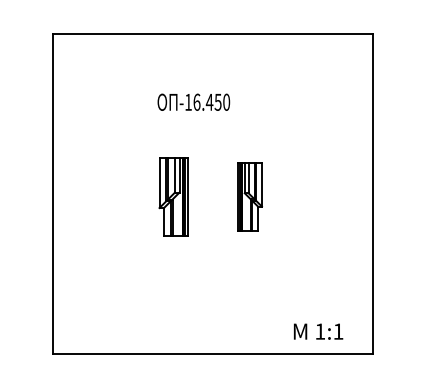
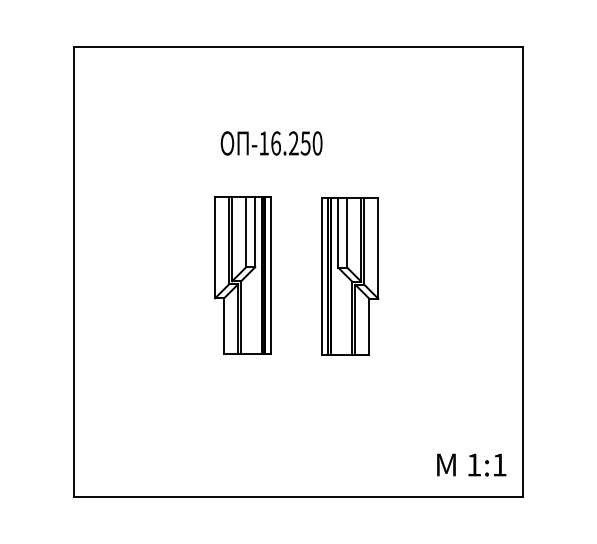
text: (209, 101) -> (293, 142), -16.450 -> -16.250
part: (173, 196) -> (243, 275), size x1.43
part: (249, 196) -> (349, 275), size x1.67
text: (318, 331) -> (471, 464), moved

